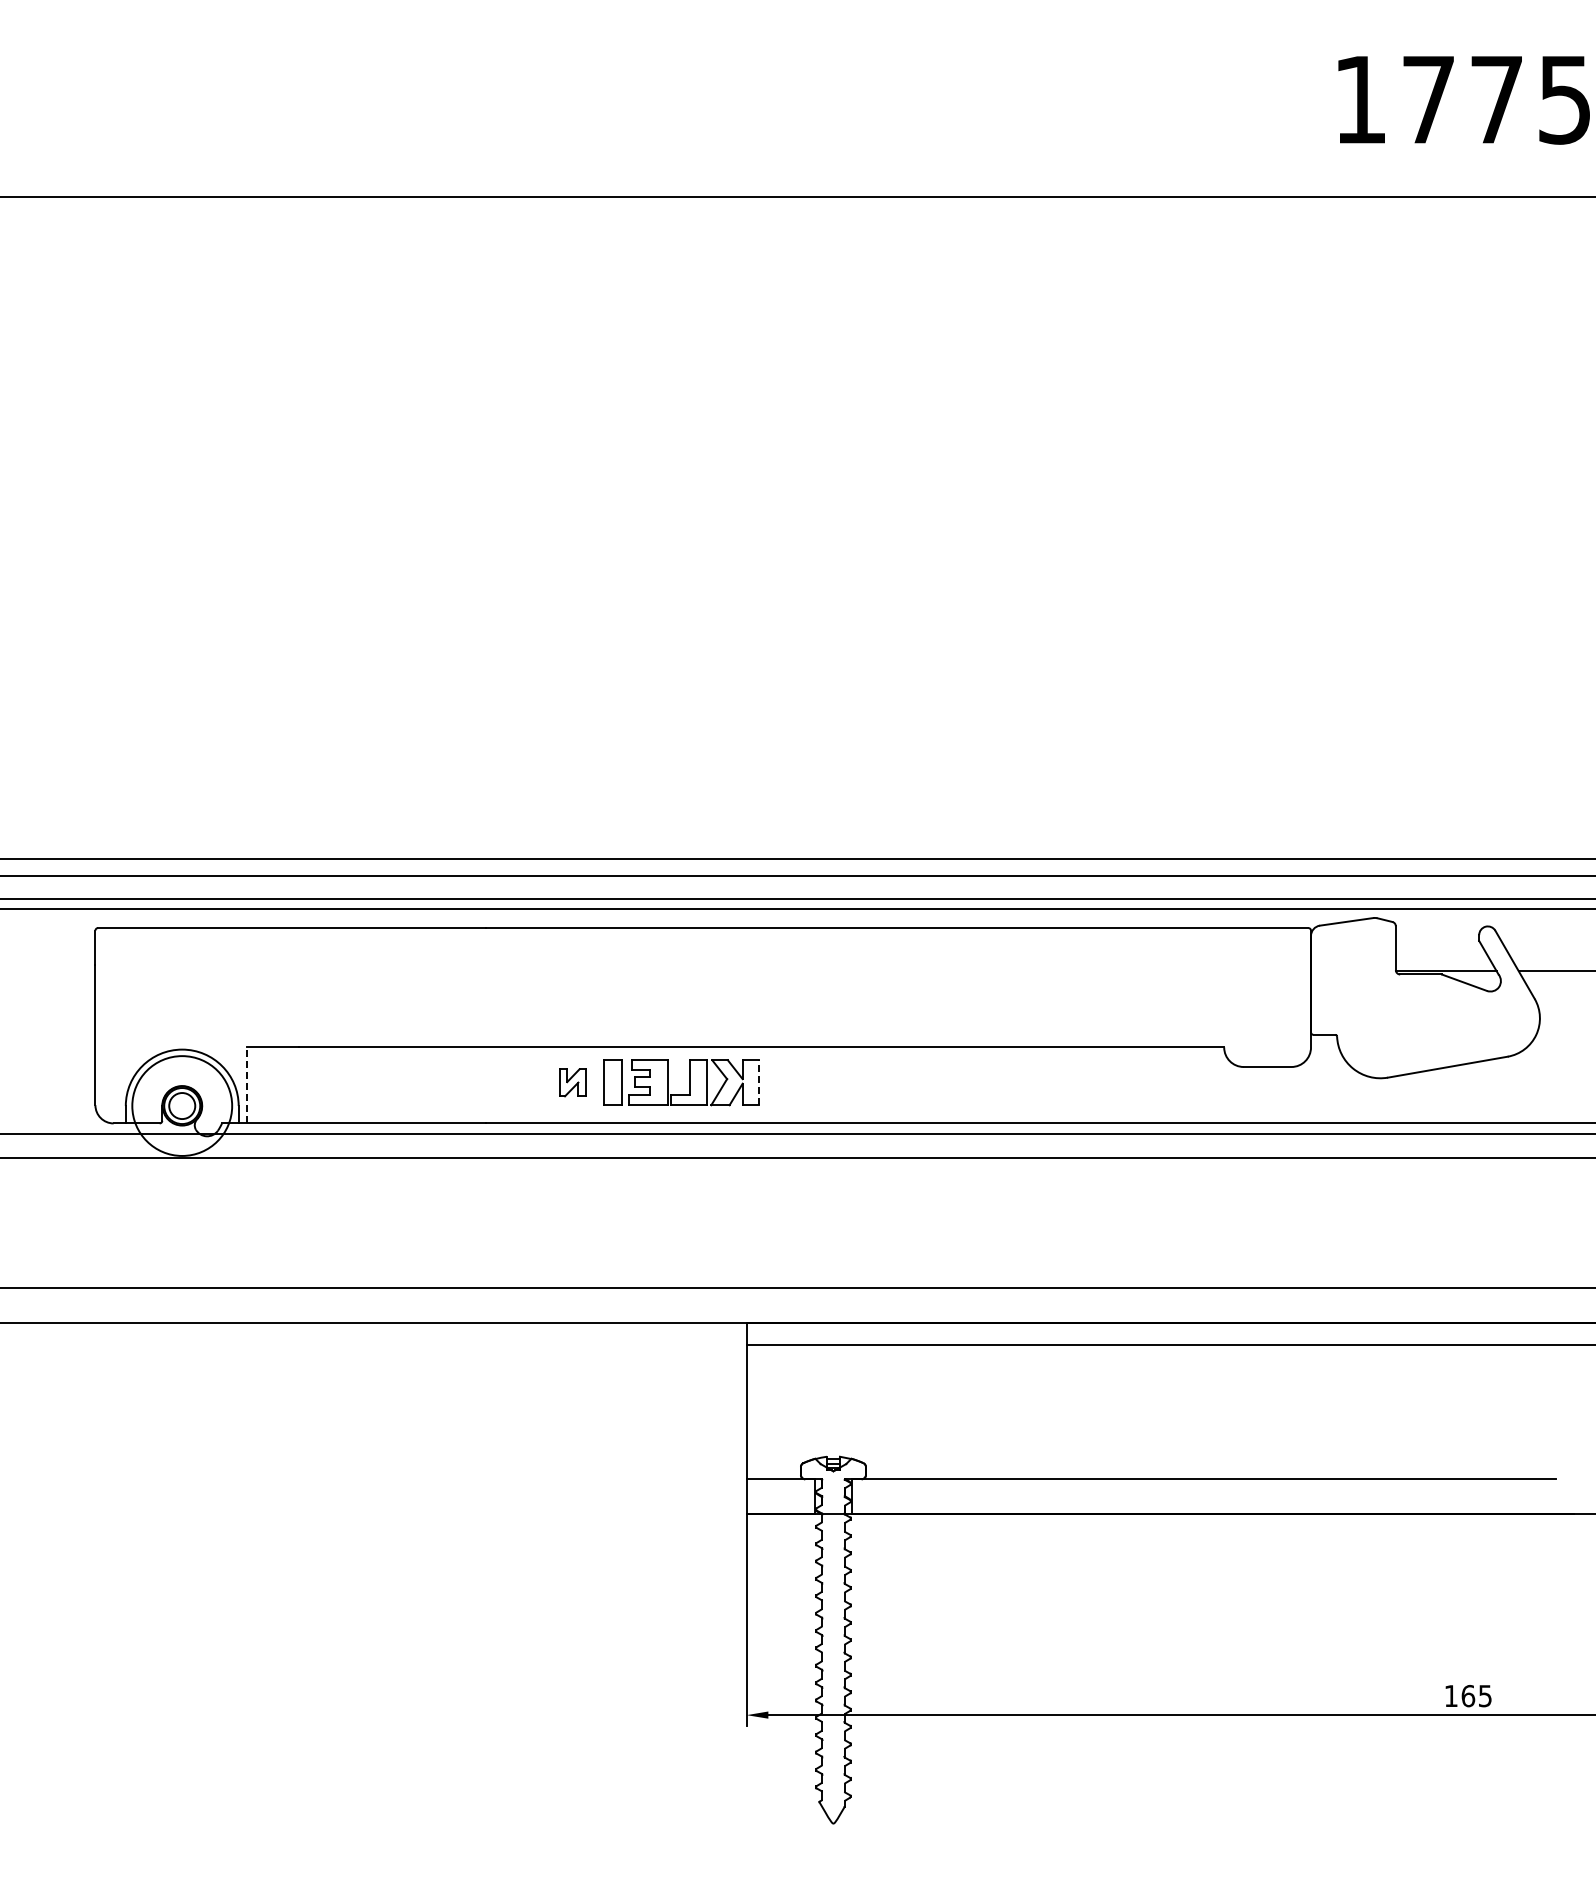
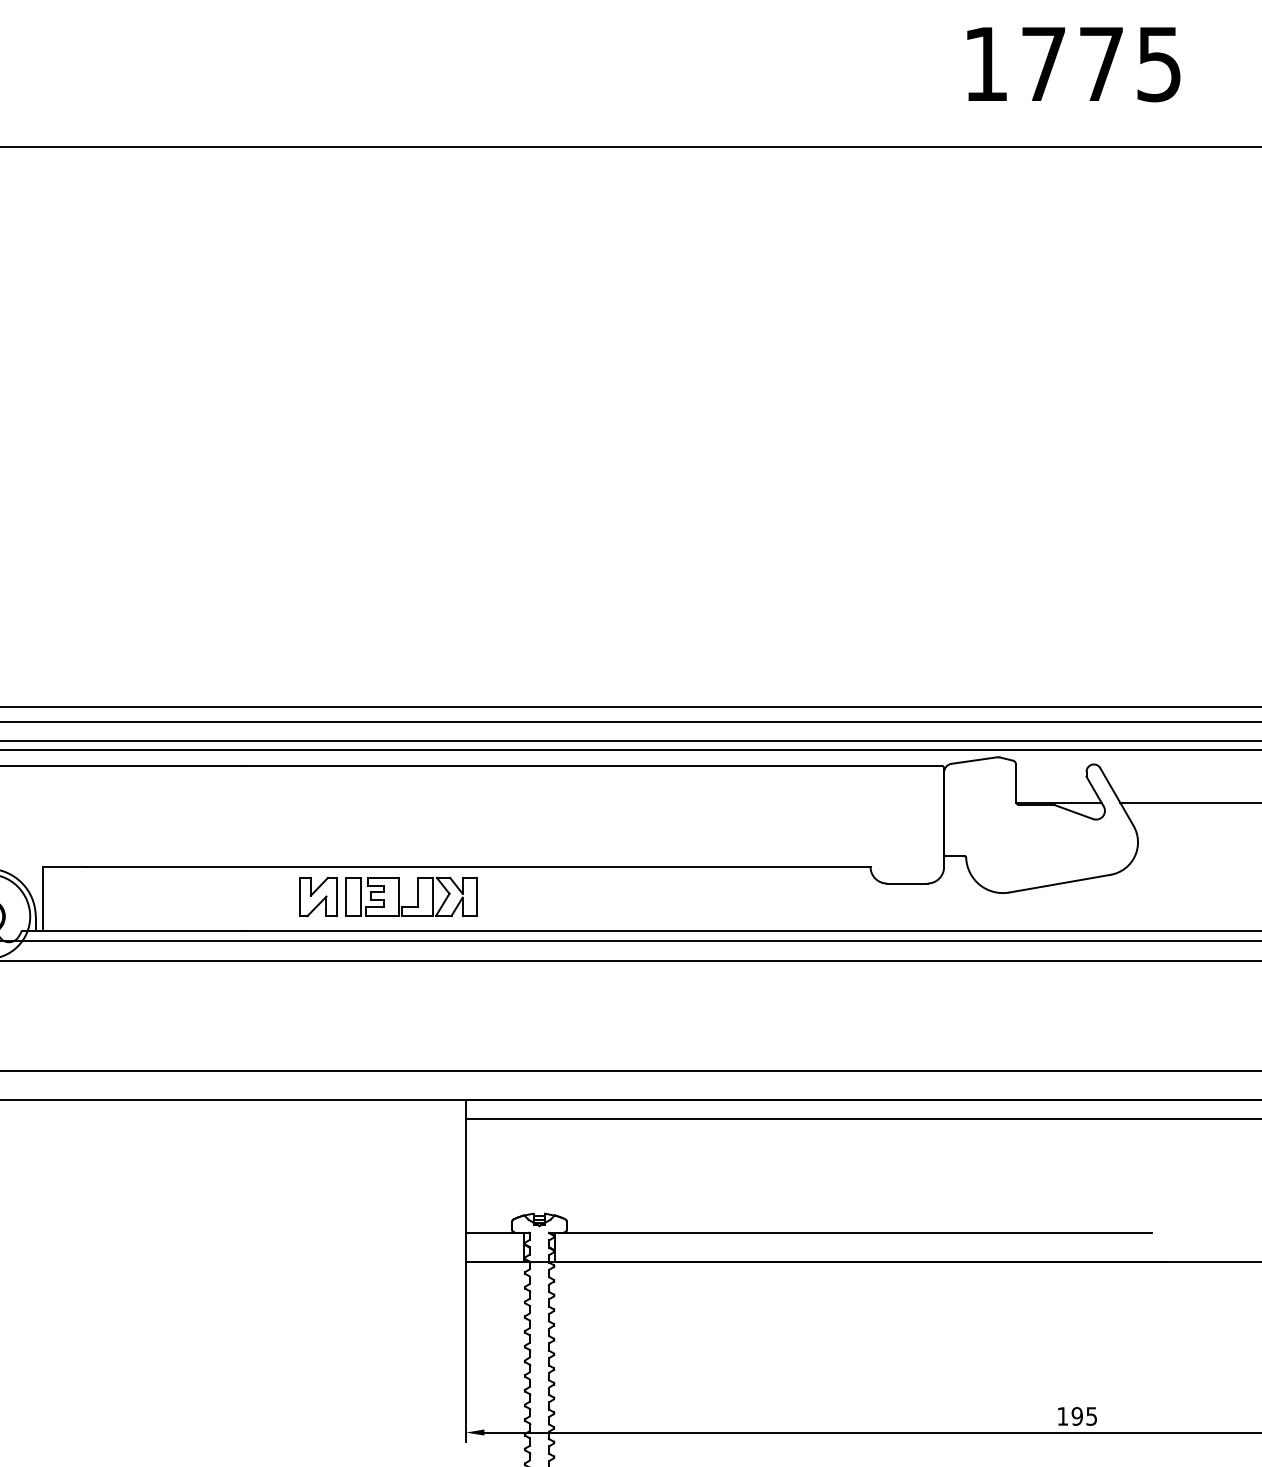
part: (572, 1082) -> (318, 896), size x1.67
line: (759, 1082) -> (476, 896), dashed -> solid
line: (247, 1084) -> (43, 898), dashed -> solid
text: (1468, 1696) -> (1077, 1416), 165 -> 195

